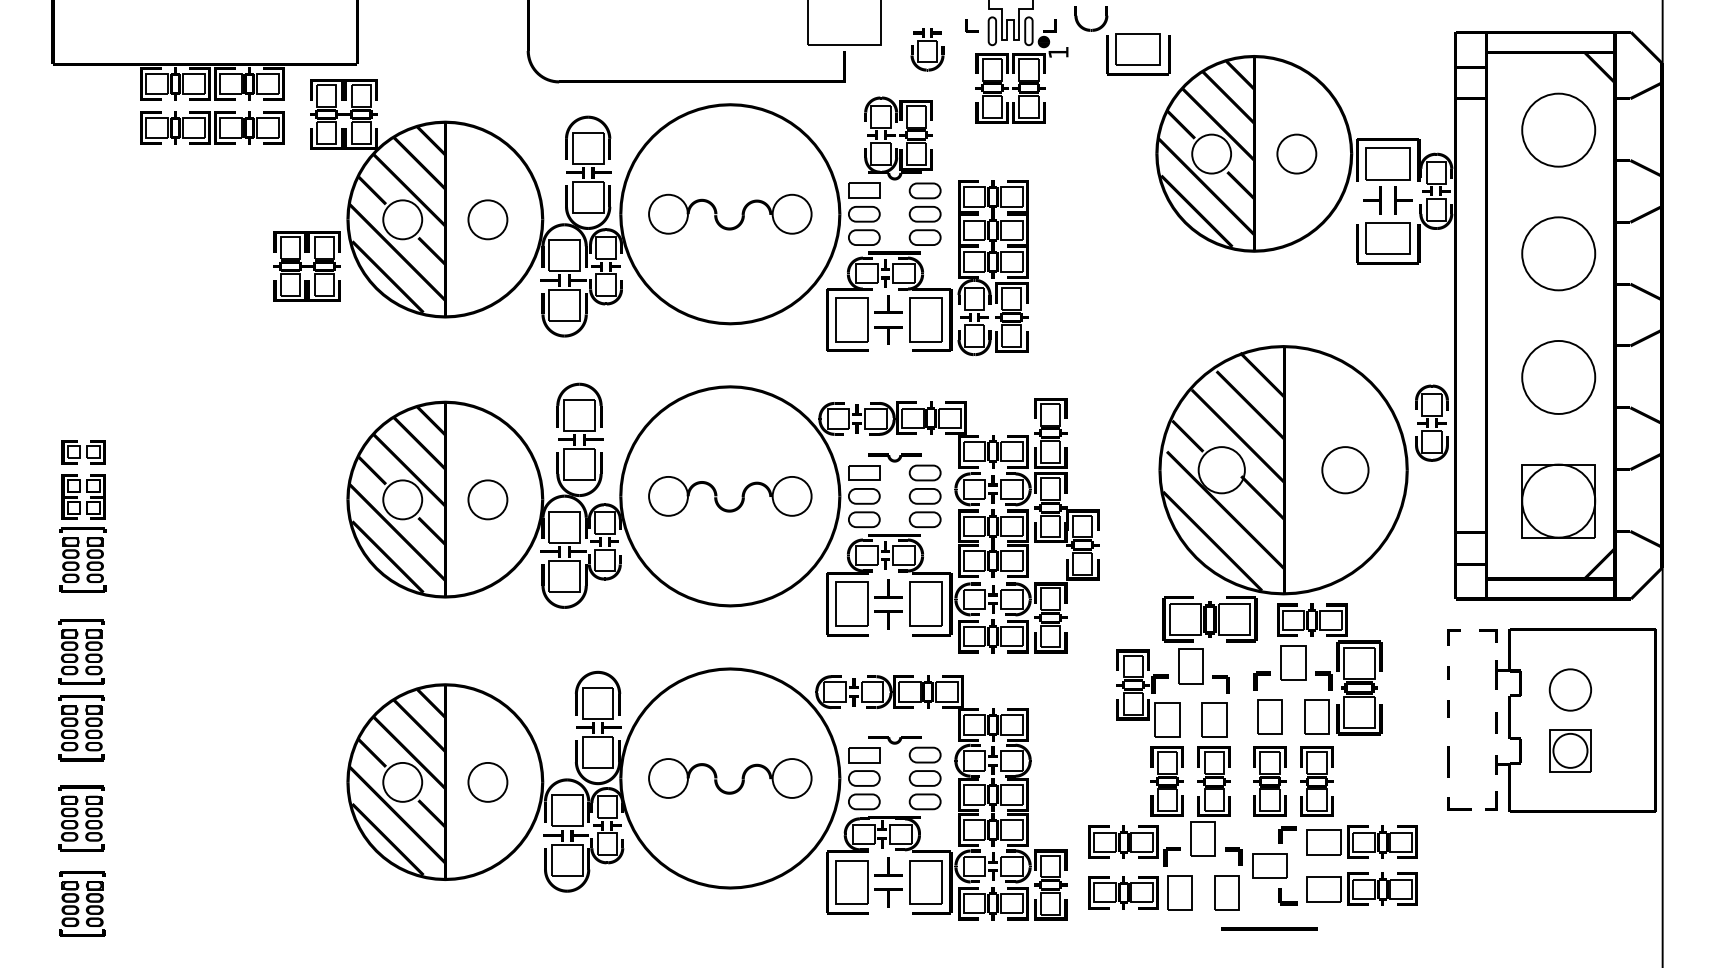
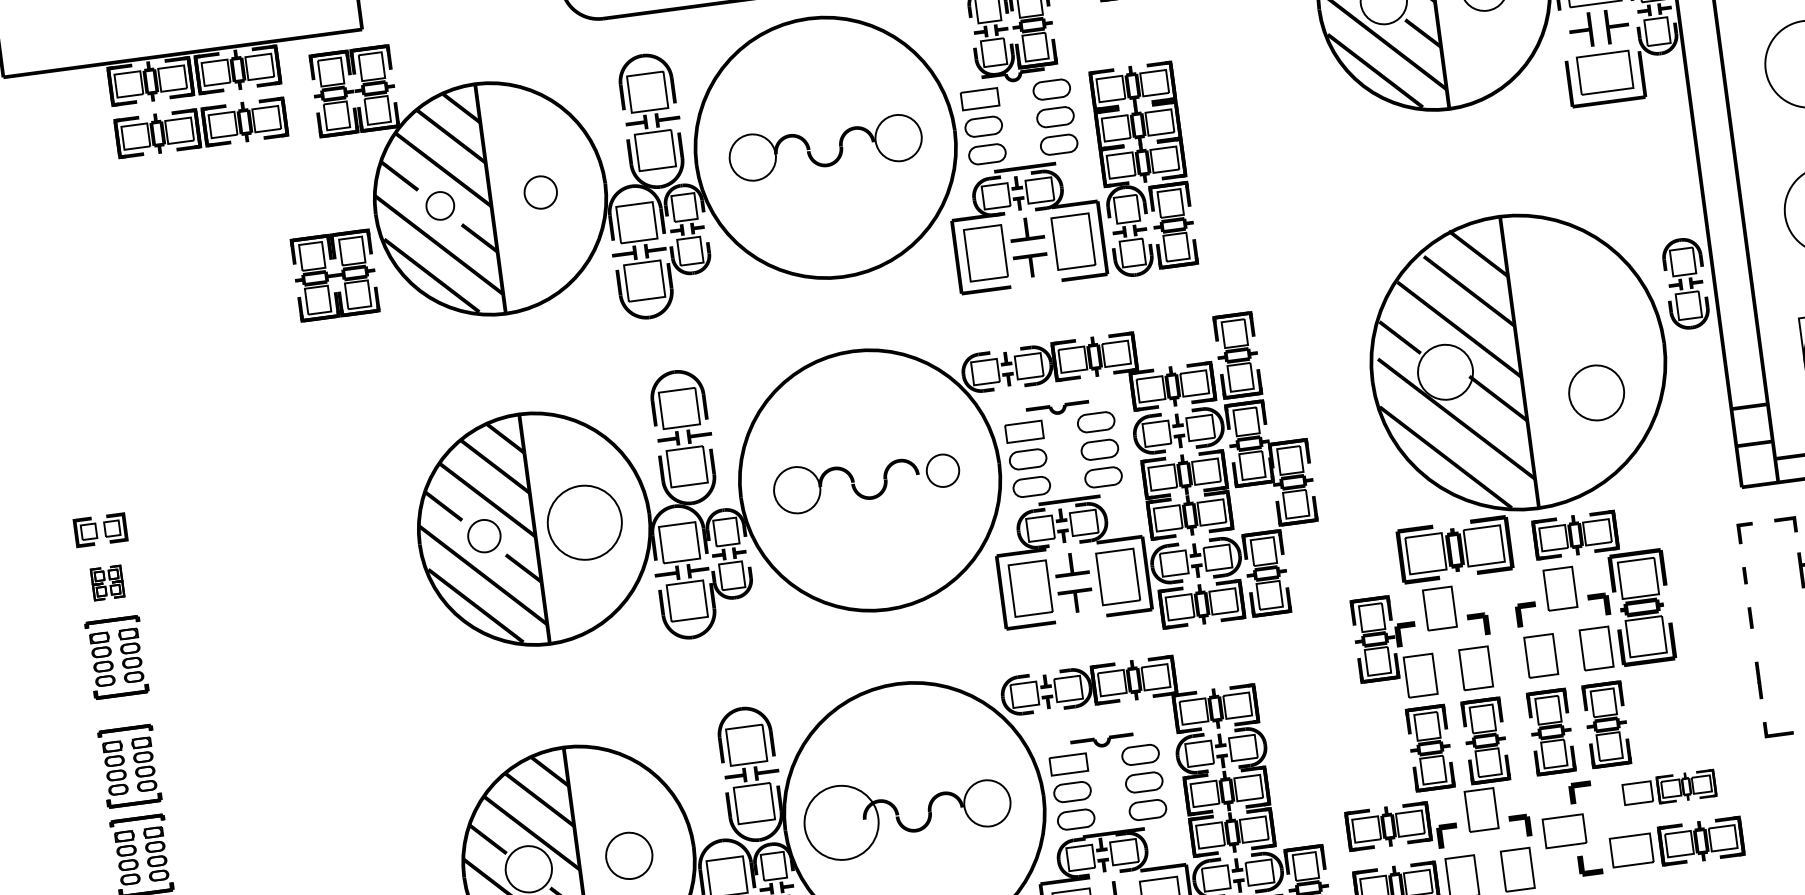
circle: (402, 219) -> (439, 205), size x0.6
circle: (487, 219) -> (540, 192), size x0.7
circle: (1345, 470) -> (1596, 393), moved
circle: (791, 495) -> (942, 469), size x0.7
part: (83, 496) -> (107, 582), size x0.6
circle: (402, 499) -> (484, 535), size x0.7
circle: (487, 499) -> (584, 522), size x1.6
circle: (668, 778) -> (841, 822), size x1.6
part: (1361, 841) -> (1668, 788), size x0.7

